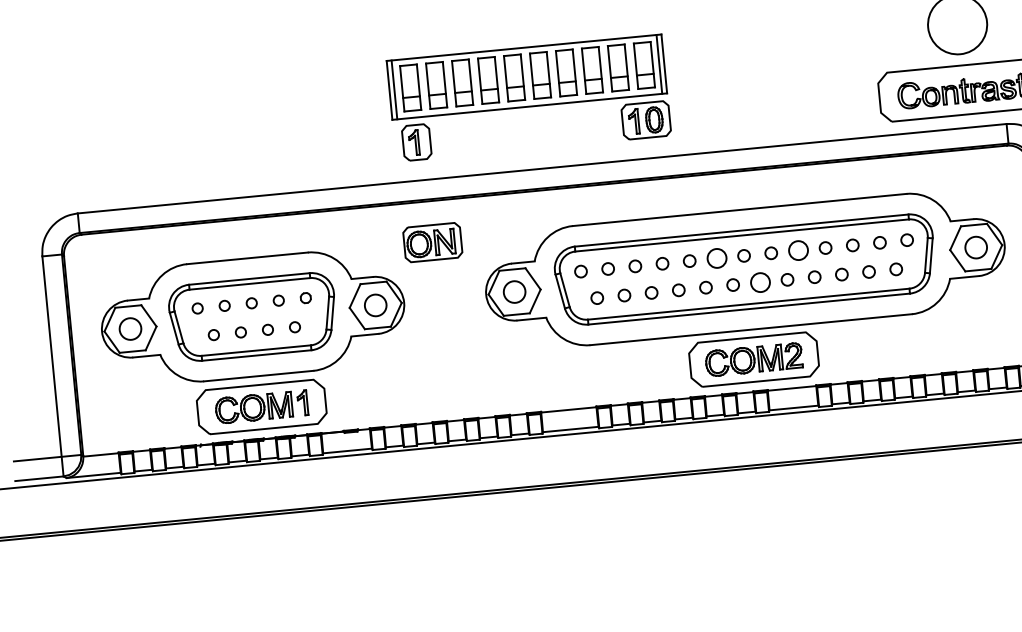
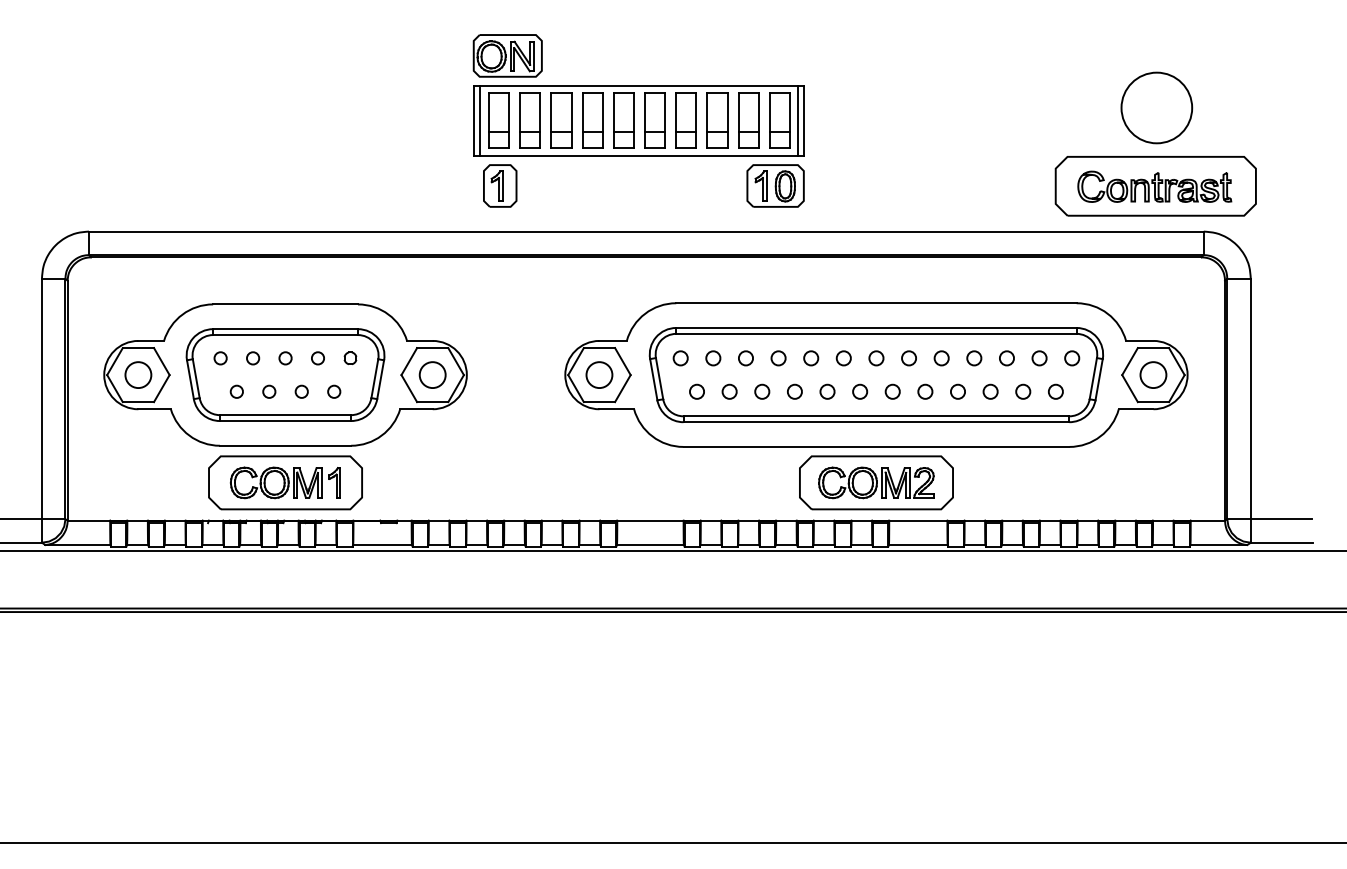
part: (432, 242) -> (507, 55), moved
circle: (798, 250) -> (941, 358), size x0.62
circle: (716, 258) -> (843, 358), size x0.62
circle: (760, 282) -> (892, 391), size x0.62

